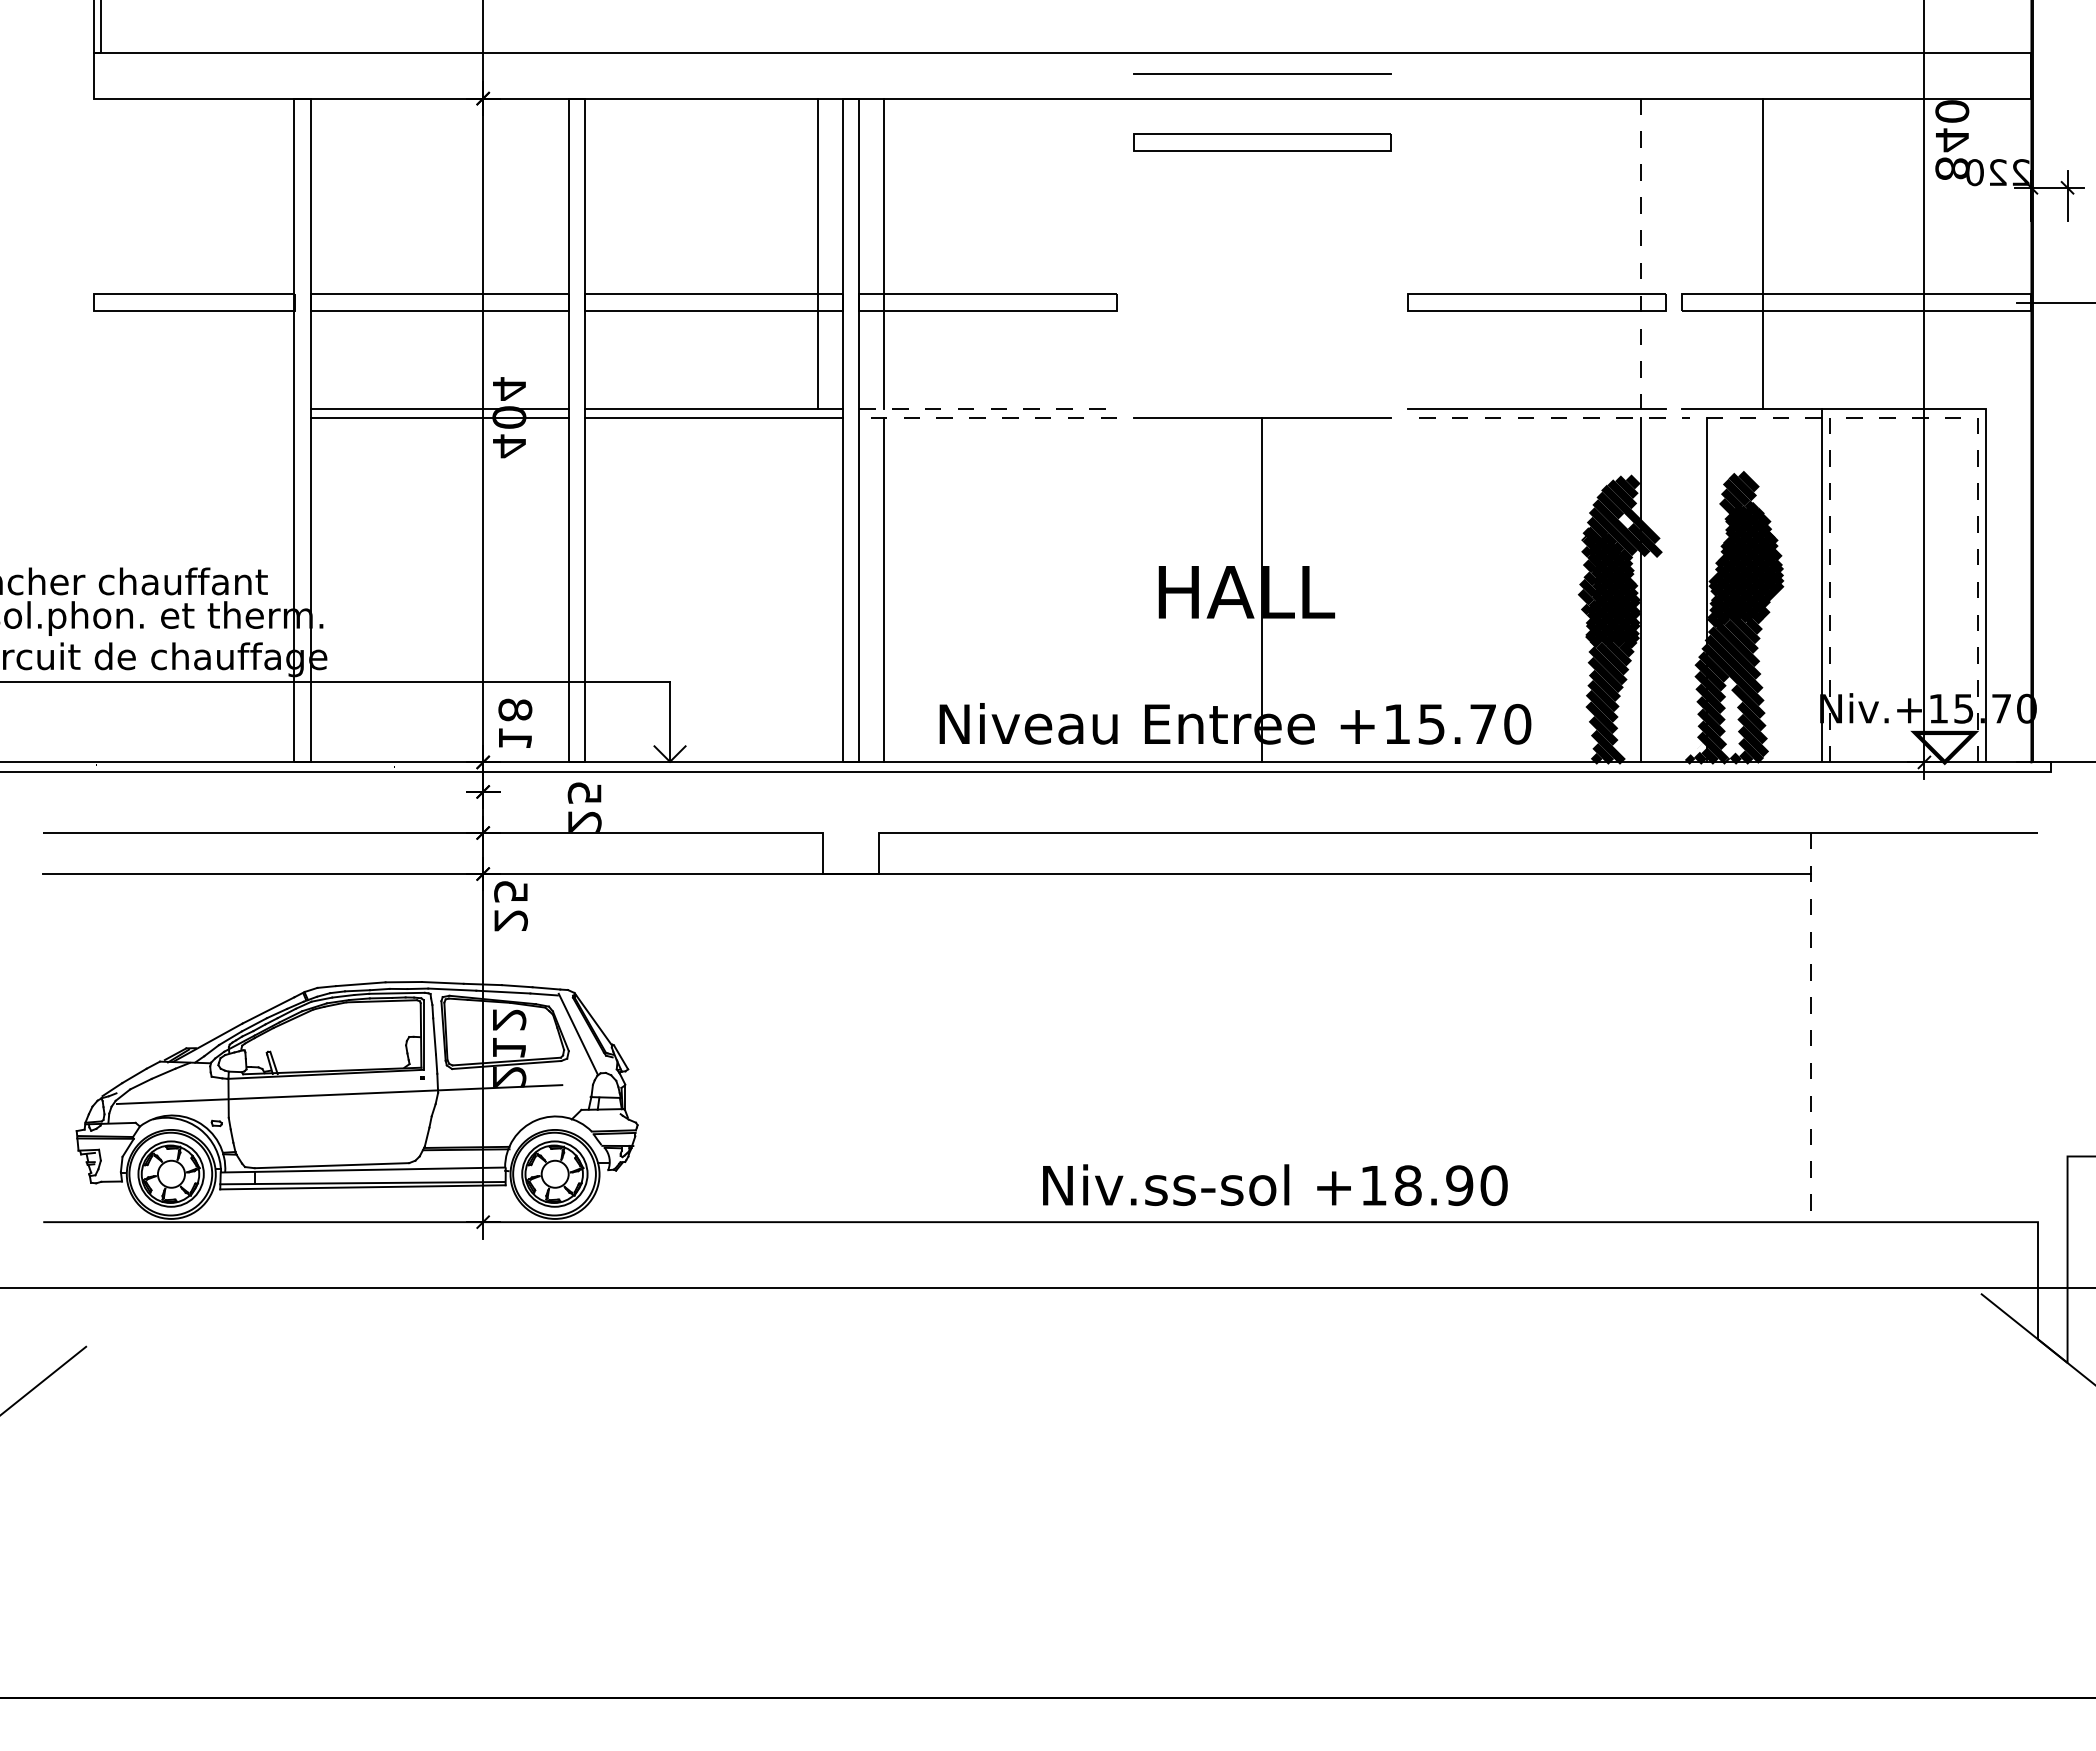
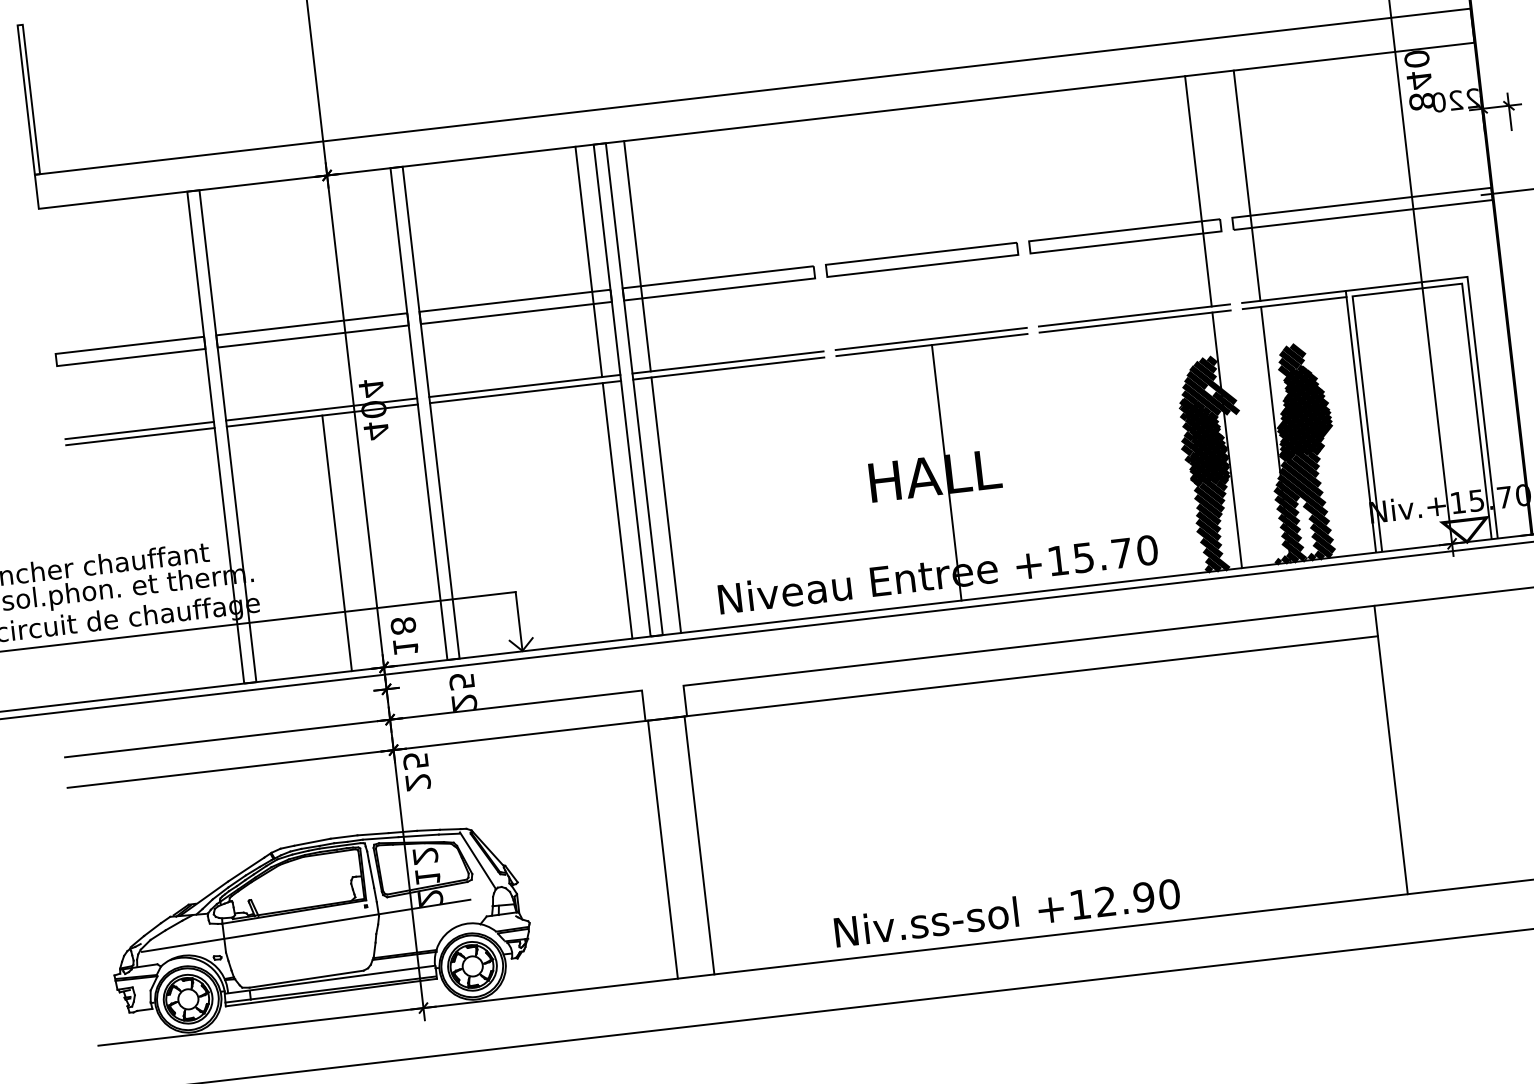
line: (1262, 73) -> (931, 338), moved
part: (1262, 142) -> (922, 259), moved
line: (1762, 253) -> (1246, 185), moved
line: (1640, 254) -> (1198, 191), dashed -> solid
line: (194, 409) -> (139, 430), added
line: (988, 409) -> (728, 362), dashed -> solid
line: (194, 417) -> (140, 436), added
line: (988, 417) -> (728, 368), dashed -> solid
line: (1536, 417) -> (1135, 321), dashed -> solid
line: (1751, 417) -> (1294, 303), dashed -> solid
line: (1903, 417) -> (1407, 290), dashed -> solid
line: (439, 589) -> (336, 542), added
line: (818, 589) -> (617, 510), added
line: (1811, 1027) -> (1391, 749), dashed -> solid
line: (826, 1048) -> (663, 849), added
line: (875, 1048) -> (699, 845), added
text: (1407, 1185) -> (1105, 901), +18.90 -> +12.90

